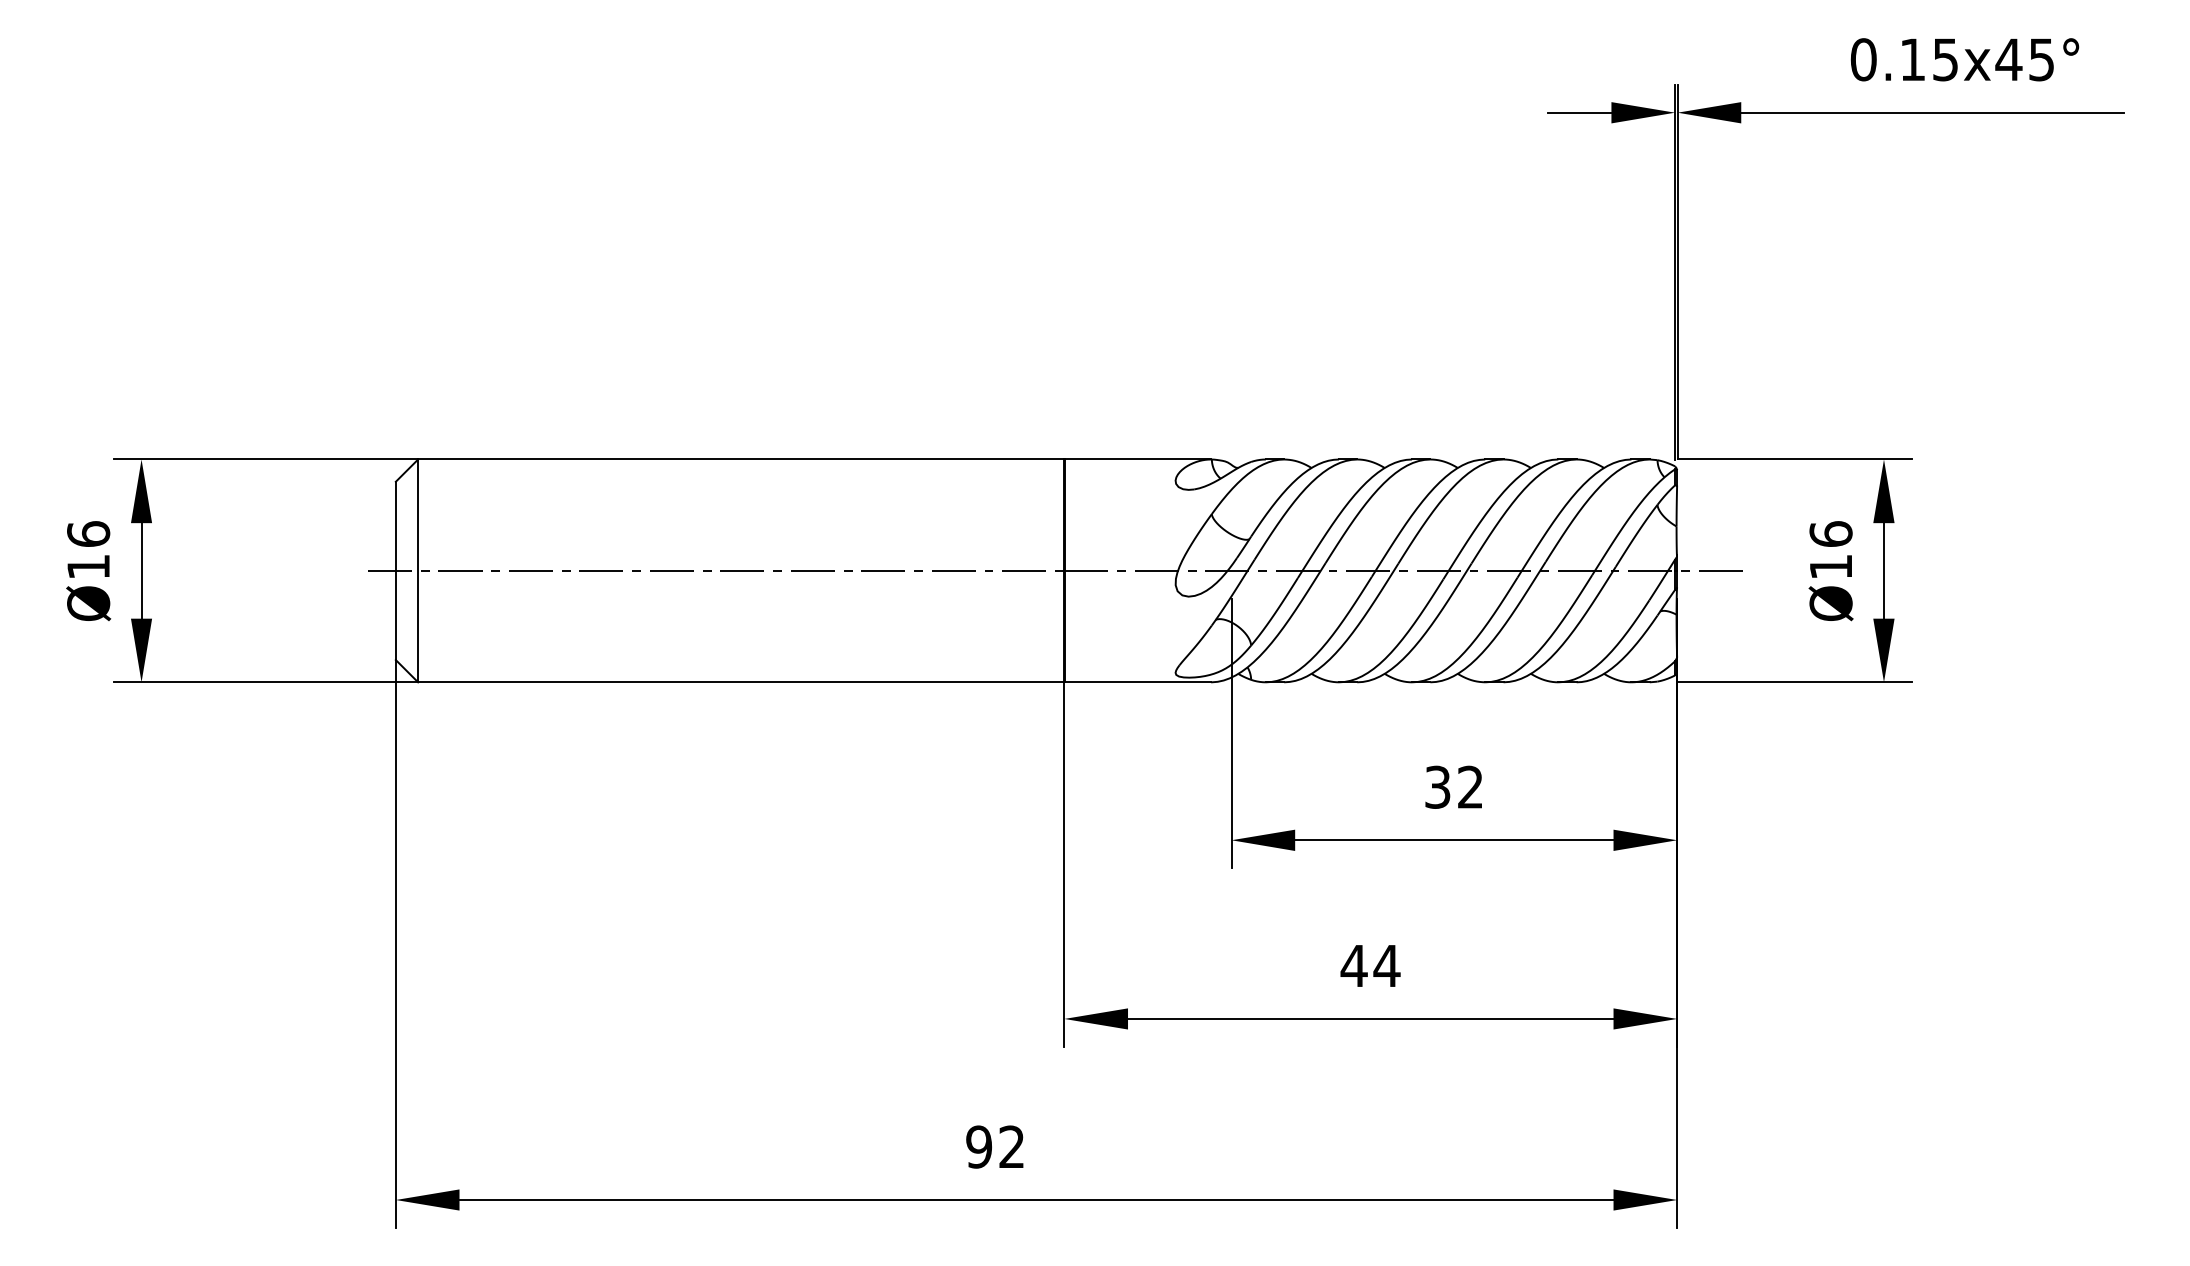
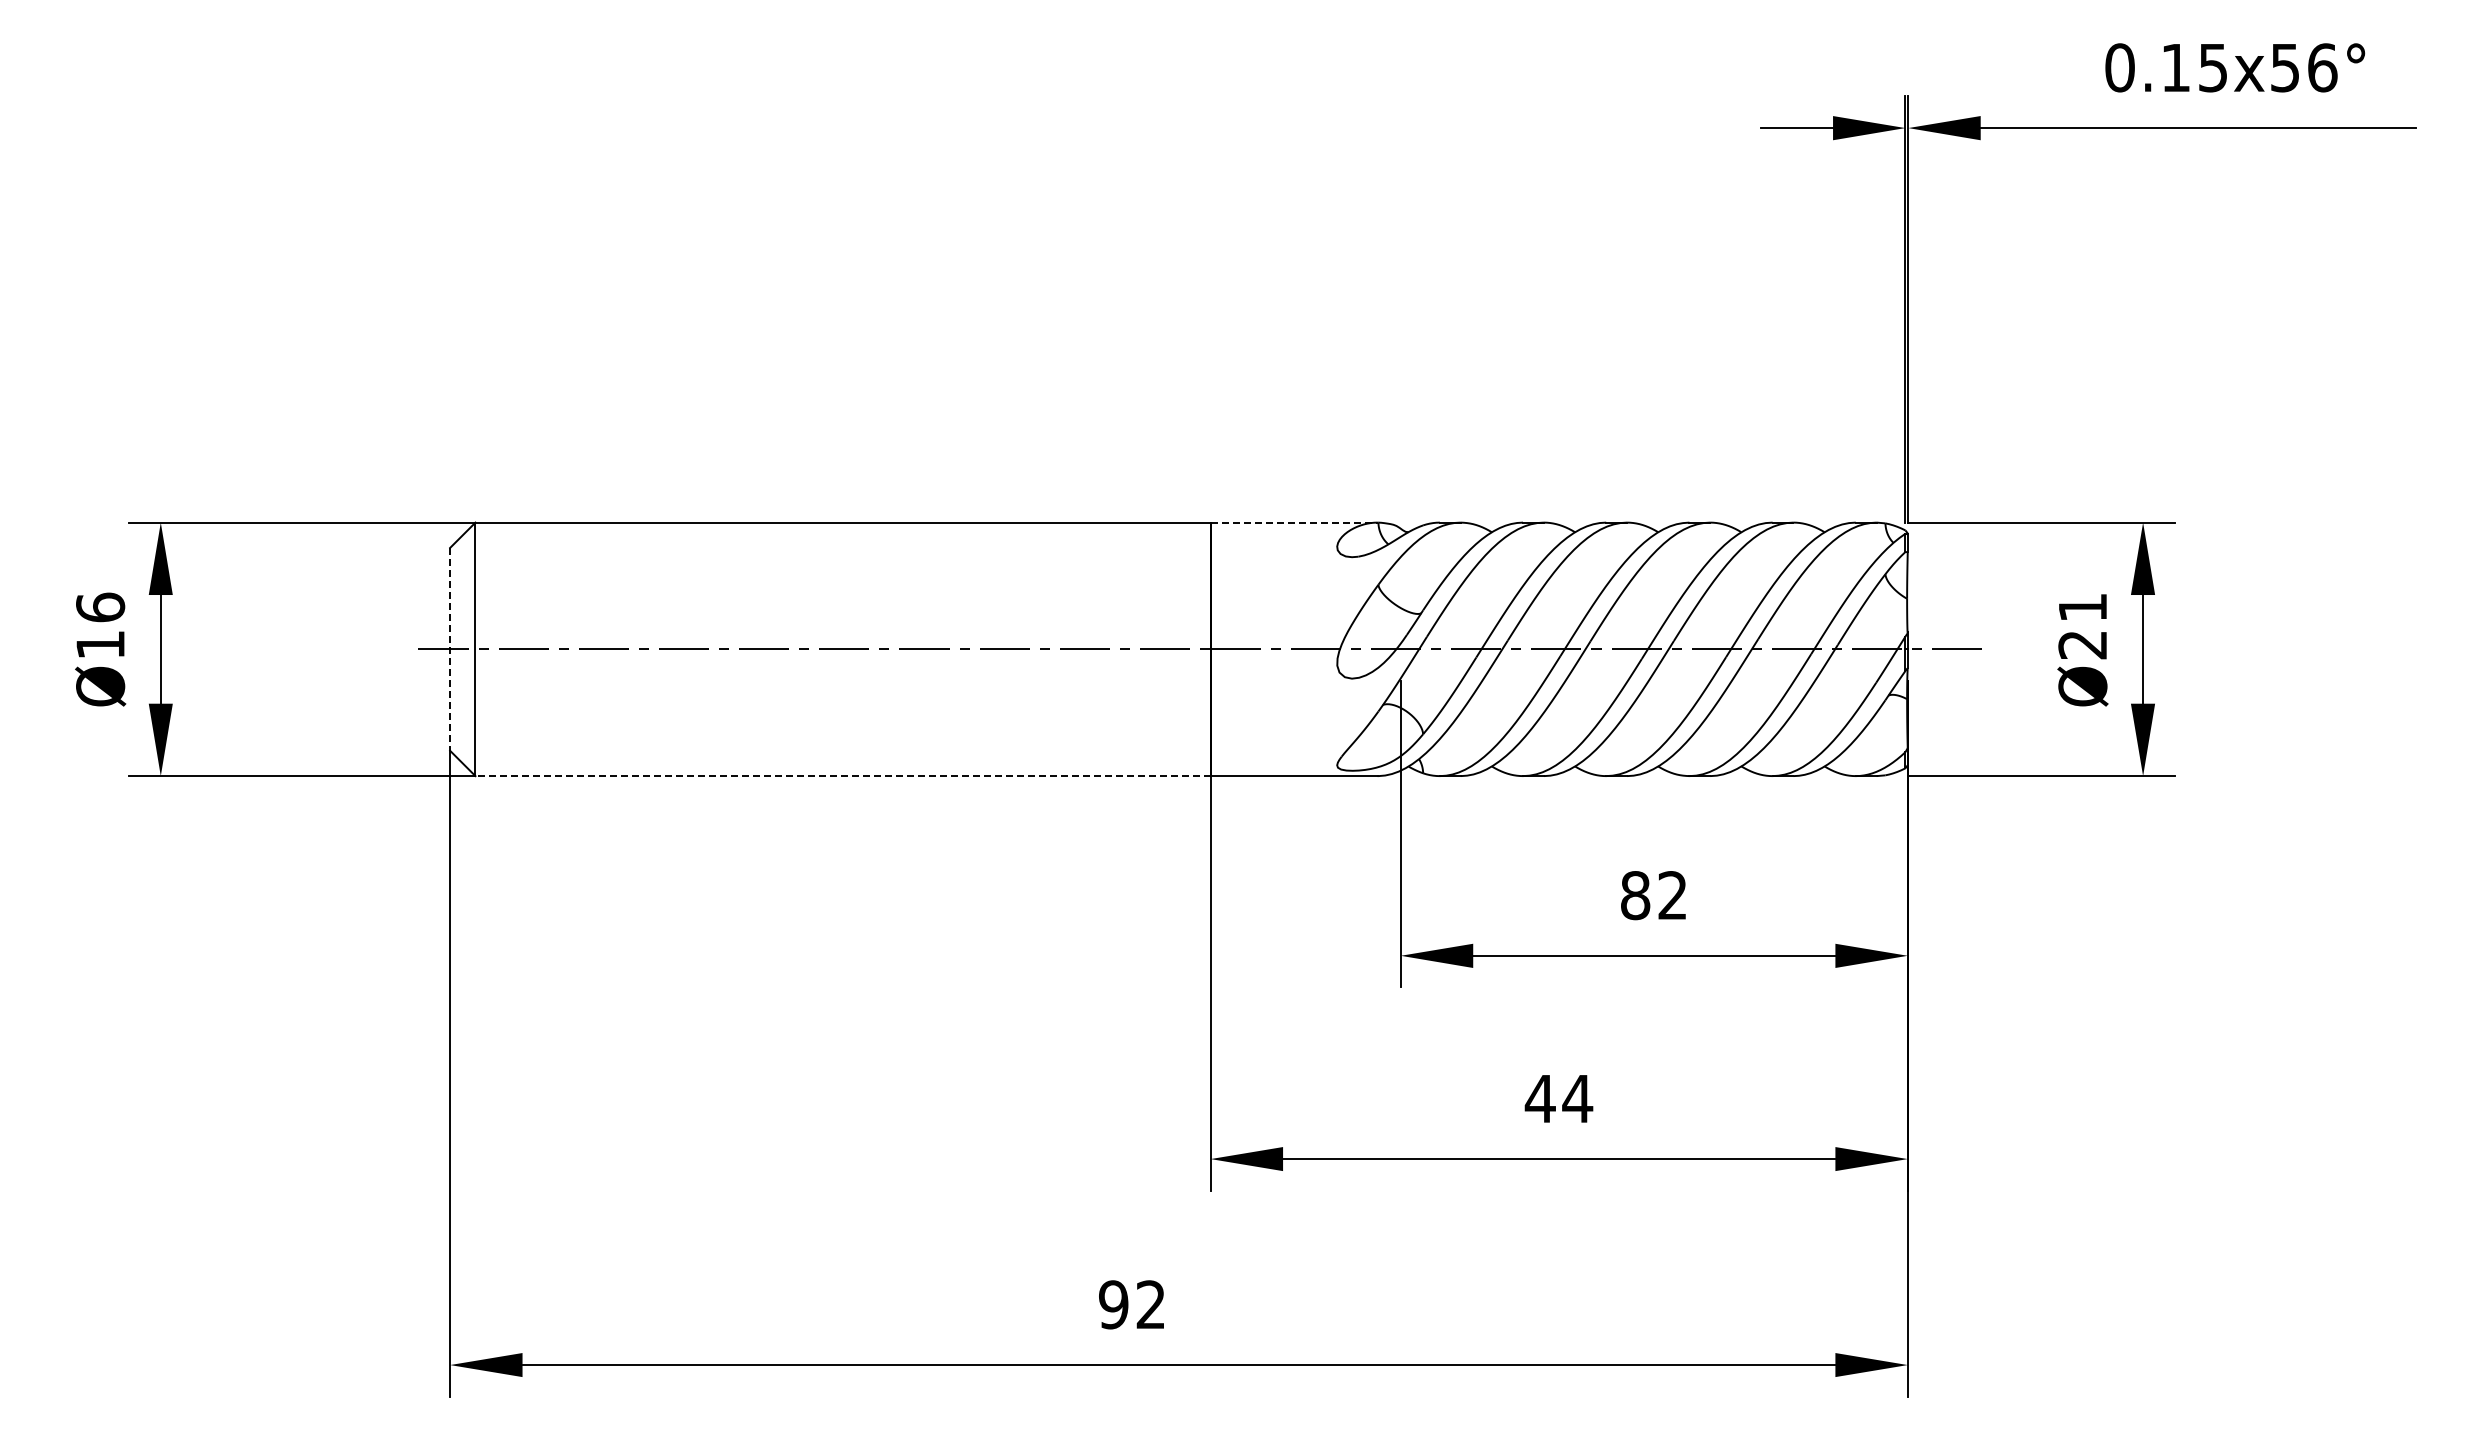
text: (2024, 59) -> (2303, 67), 0.15x45° -> 0.15x56°
line: (1138, 459) -> (1294, 522), solid -> dashed
text: (1830, 549) -> (2082, 625), Ø16 -> Ø21
line: (396, 571) -> (450, 649), solid -> dashed
line: (741, 682) -> (843, 776), solid -> dashed
text: (1437, 787) -> (1635, 895), 32 -> 82

